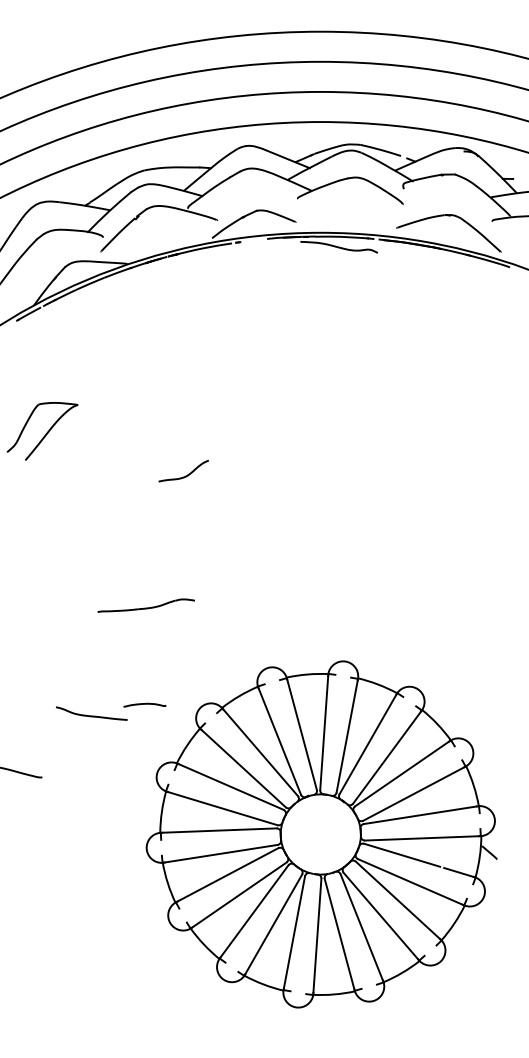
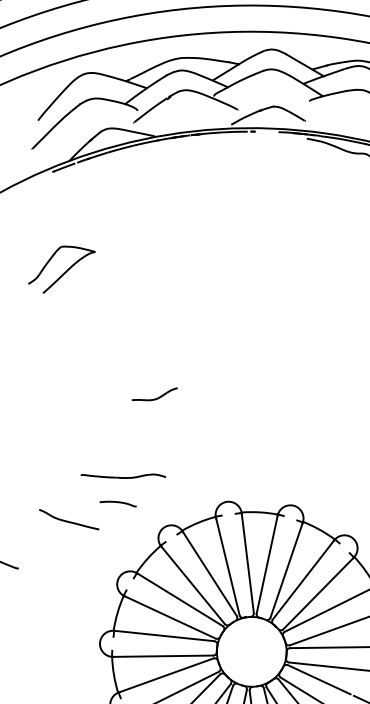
curve: (185, 475) -> (155, 398), moved
part: (145, 605) -> (122, 475), moved
curve: (144, 704) -> (118, 502), moved

